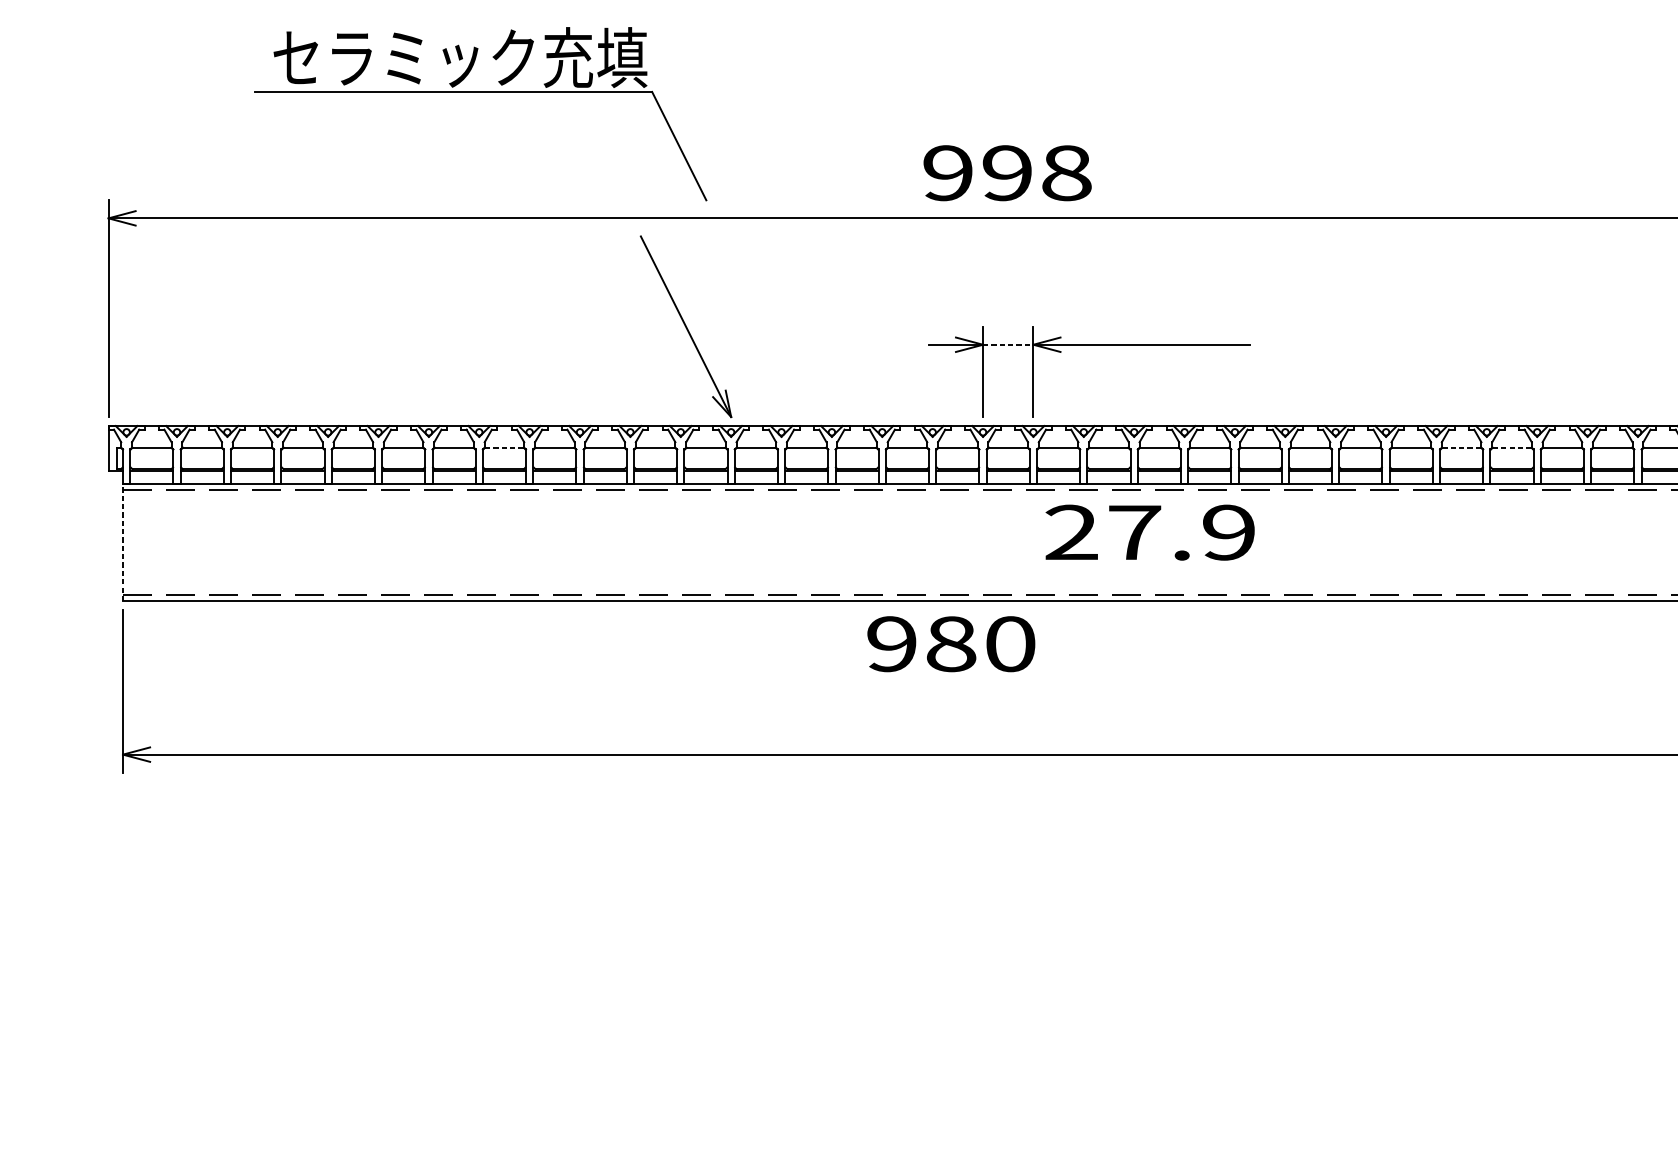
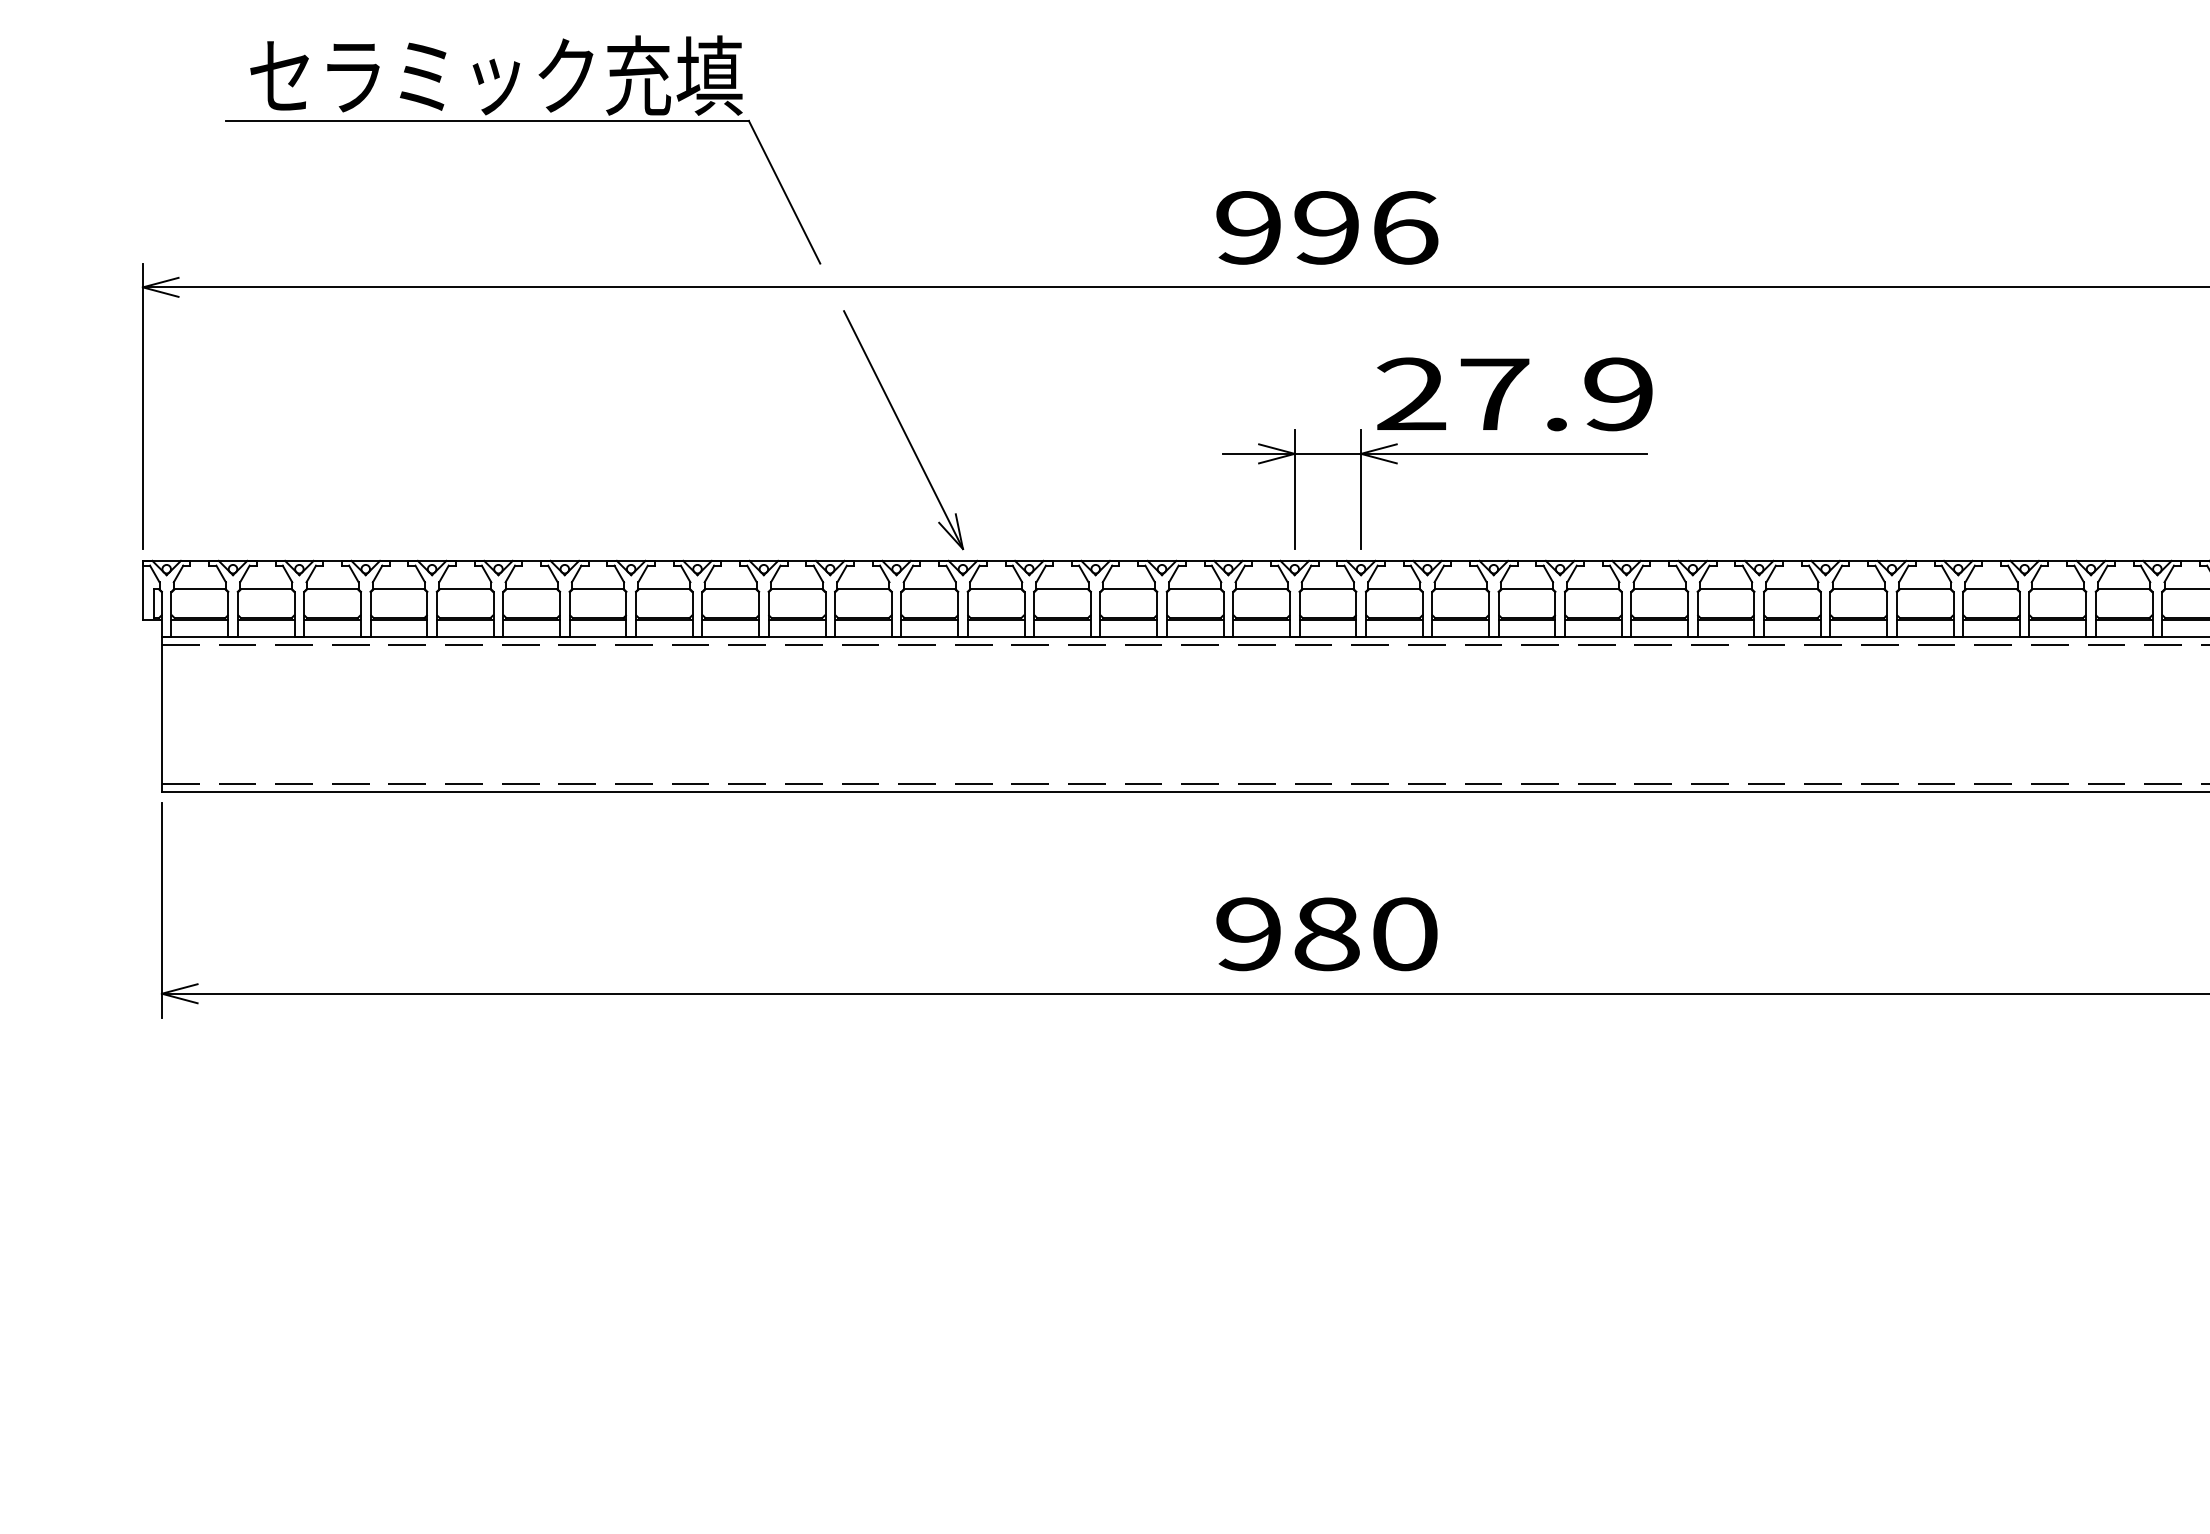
part: (481, 92) -> (523, 121), moved
text: (1067, 172) -> (1405, 227), 998 -> 996
line: (1008, 344) -> (1328, 453), dashed -> solid
line: (504, 447) -> (664, 589), dashed -> solid
line: (1461, 447) -> (1925, 589), dashed -> solid
line: (1512, 447) -> (1992, 589), dashed -> solid
text: (1149, 532) -> (1514, 394), moved
line: (122, 541) -> (161, 713), dashed -> solid
text: (950, 644) -> (1326, 934), moved

